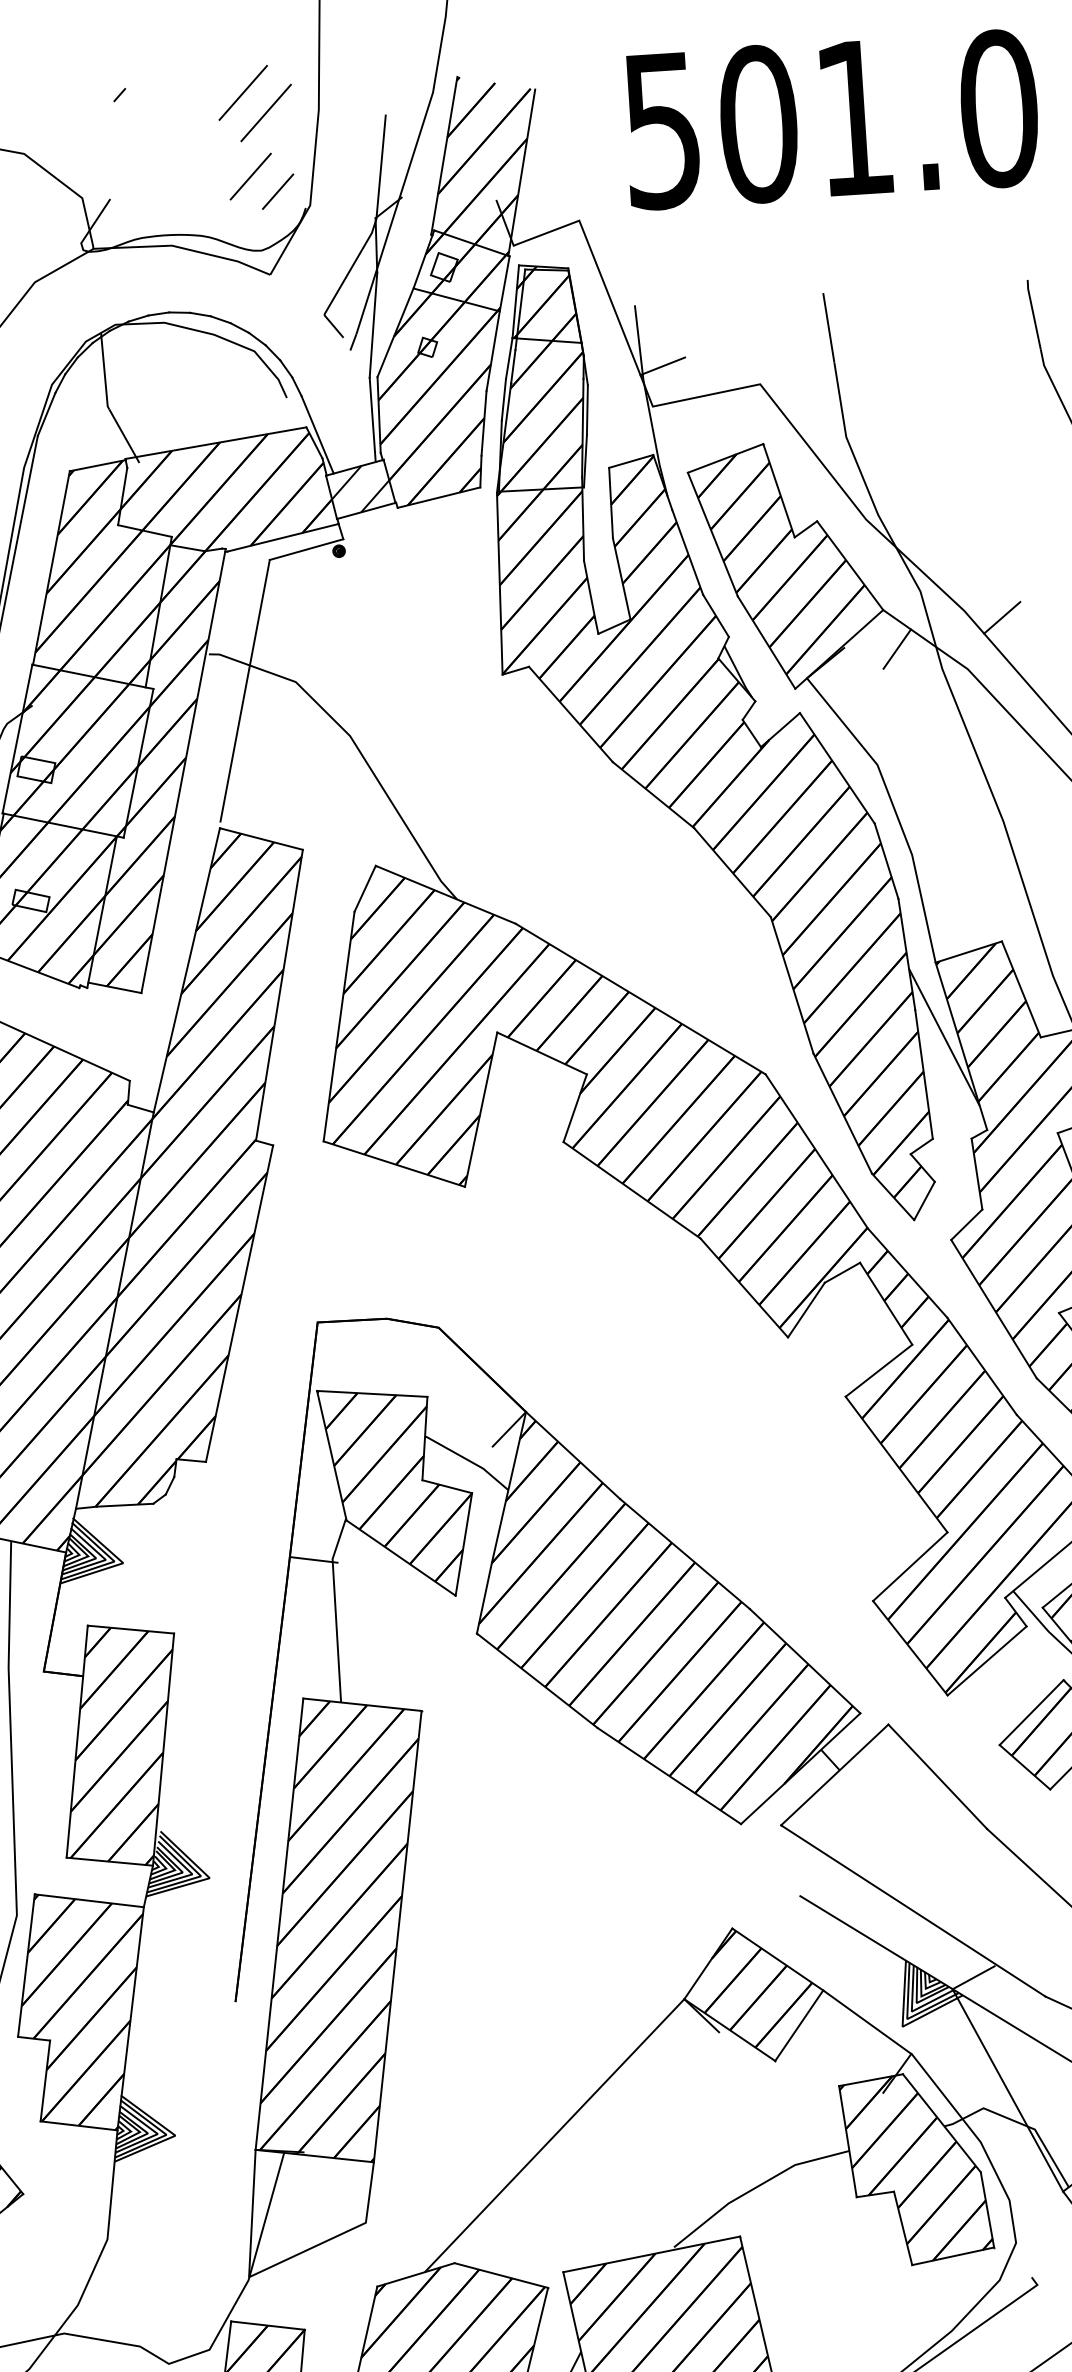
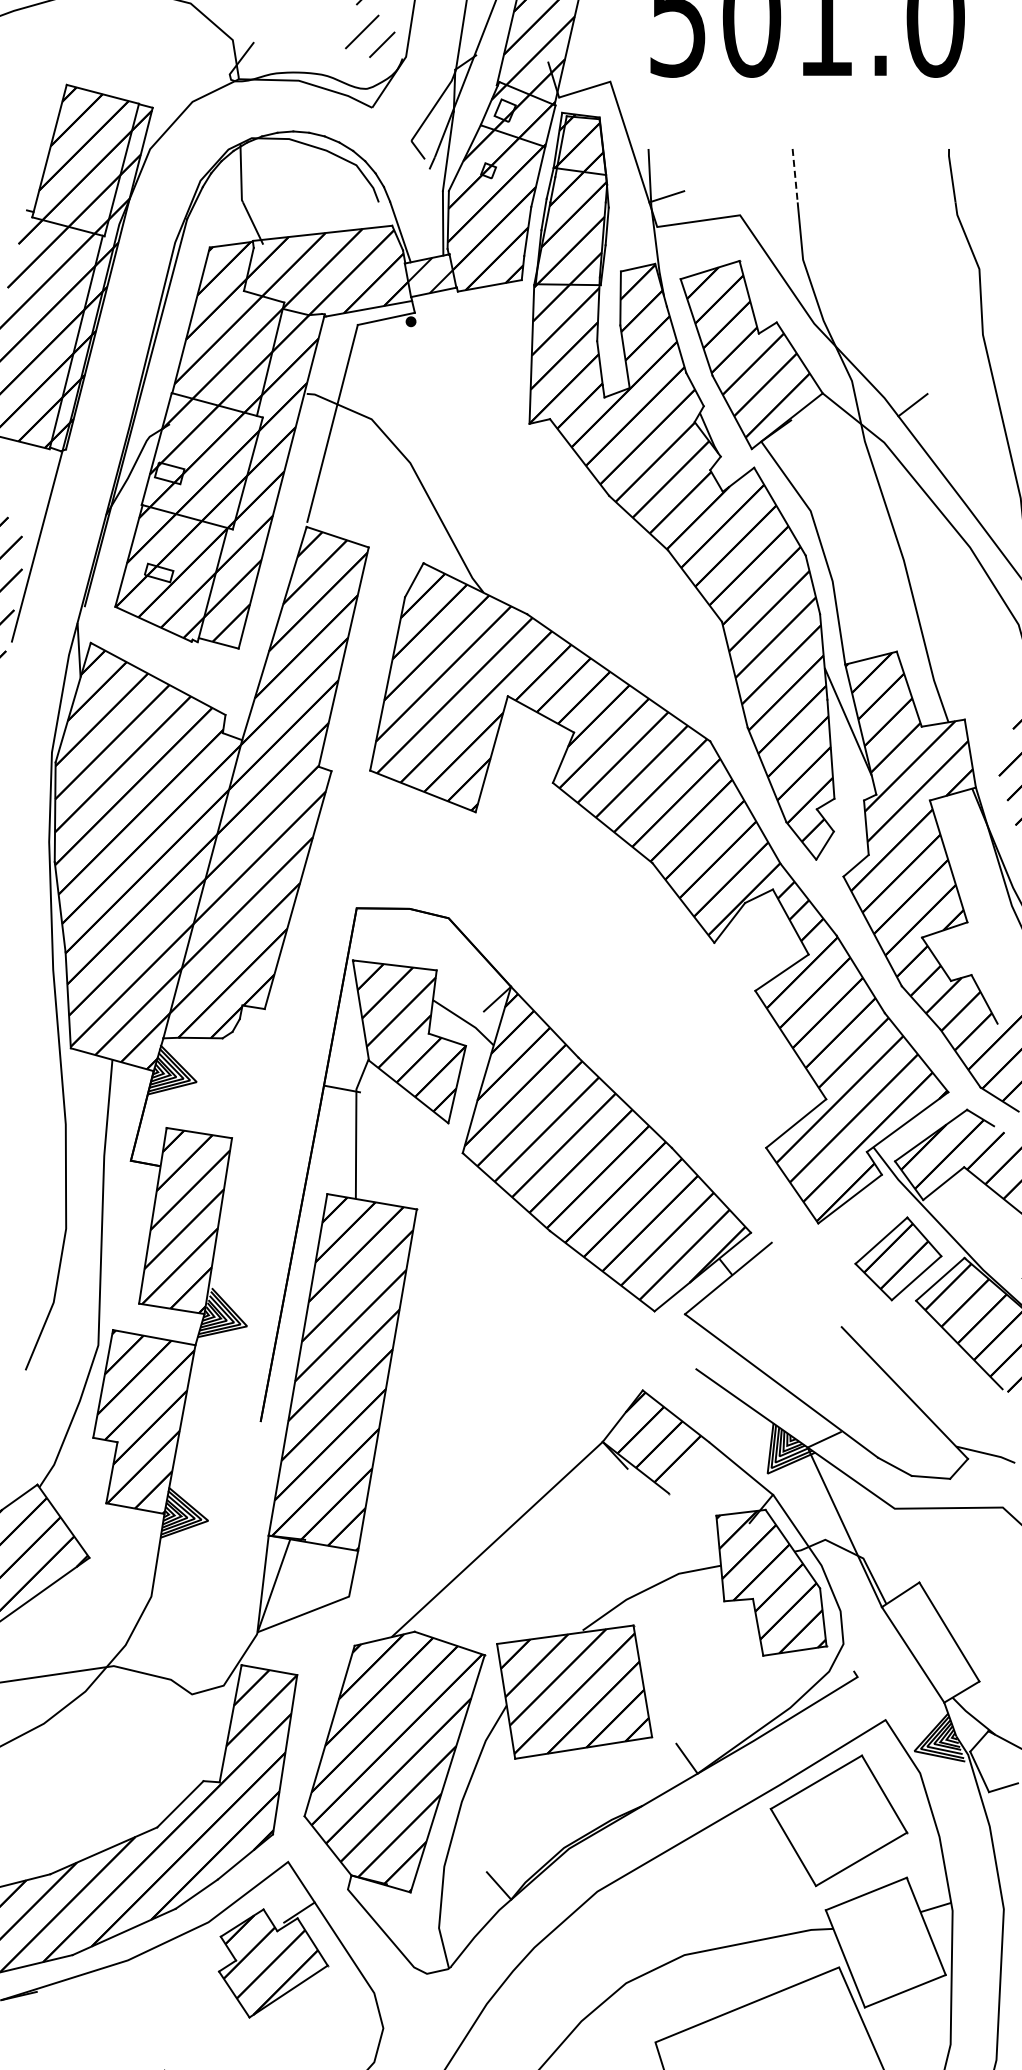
line: (829, 327) -> (795, 175), solid -> dashed
line: (897, 648) -> (831, 423), removed
line: (937, 1776) -> (806, 1284), removed
line: (798, 2025) -> (688, 1467), removed

